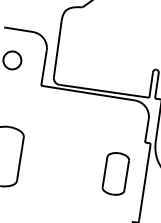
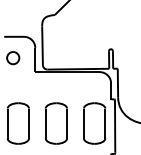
part: (60, 165) -> (56, 123), added
part: (115, 173) -> (94, 123), size x1.43

